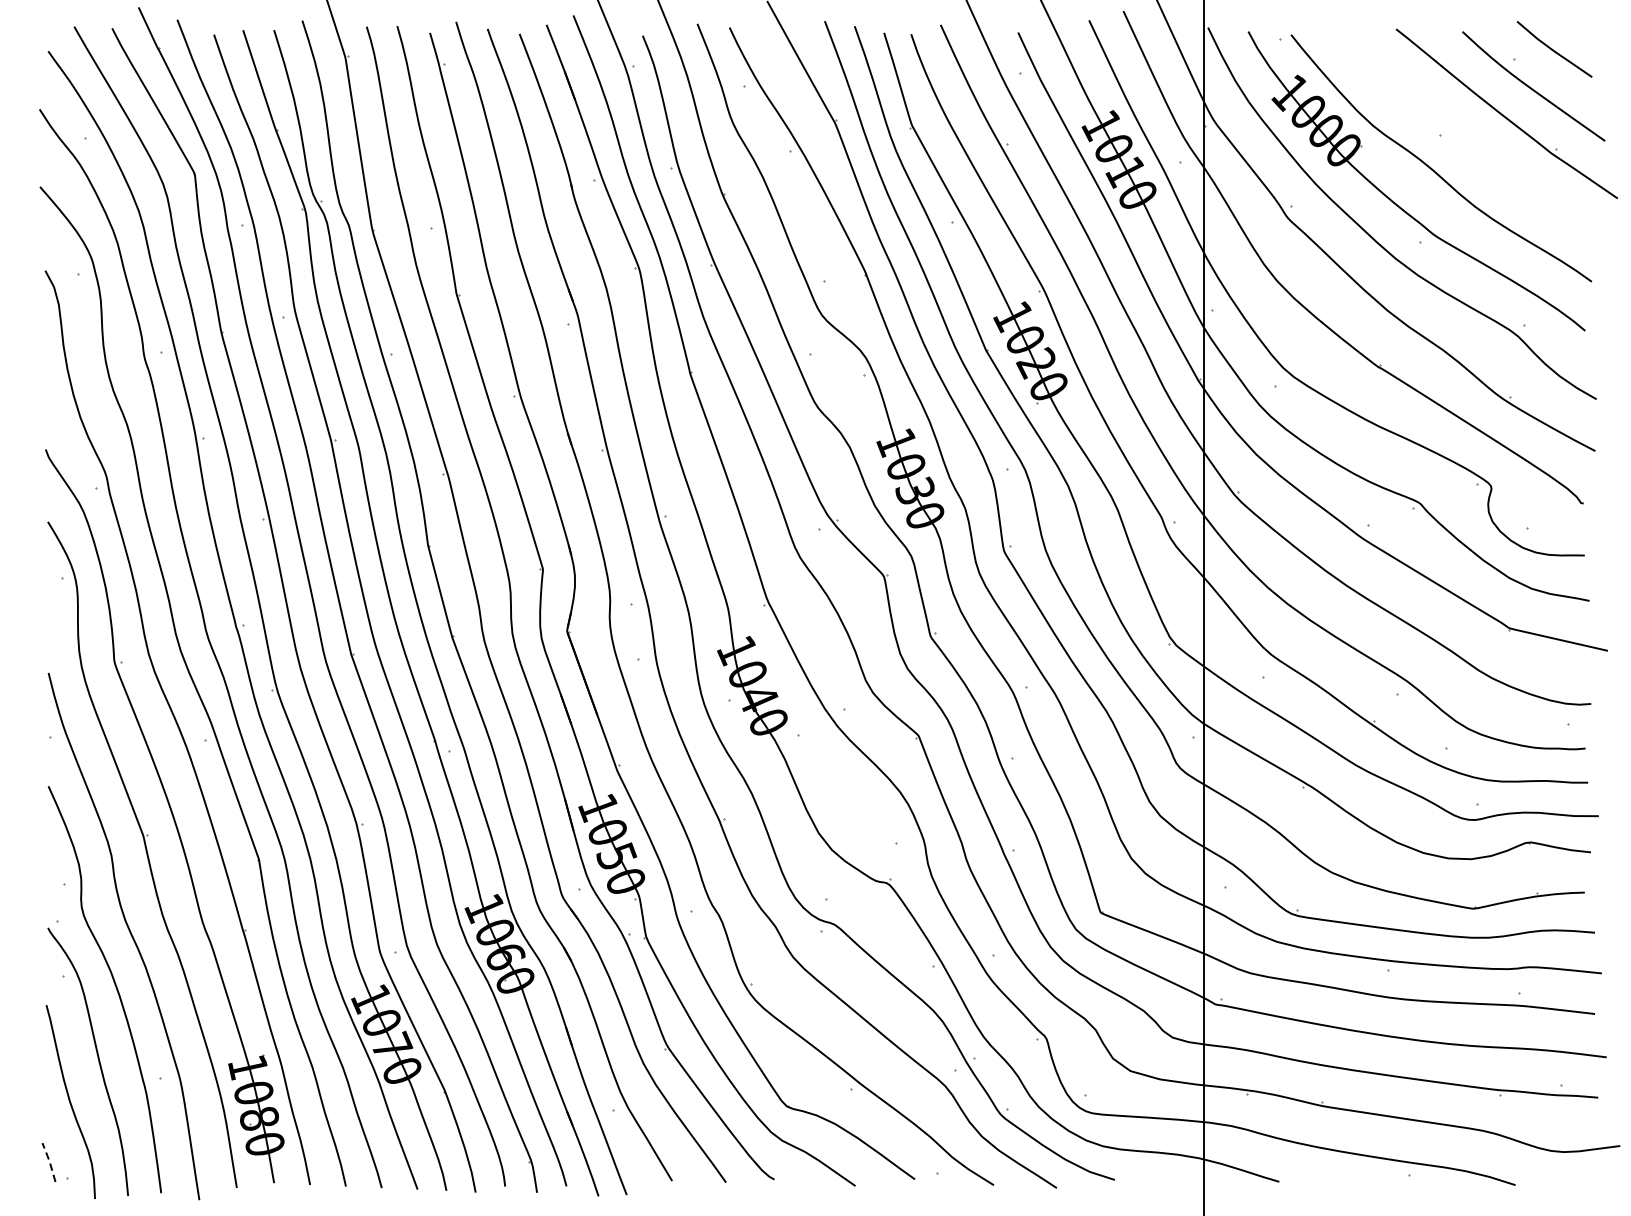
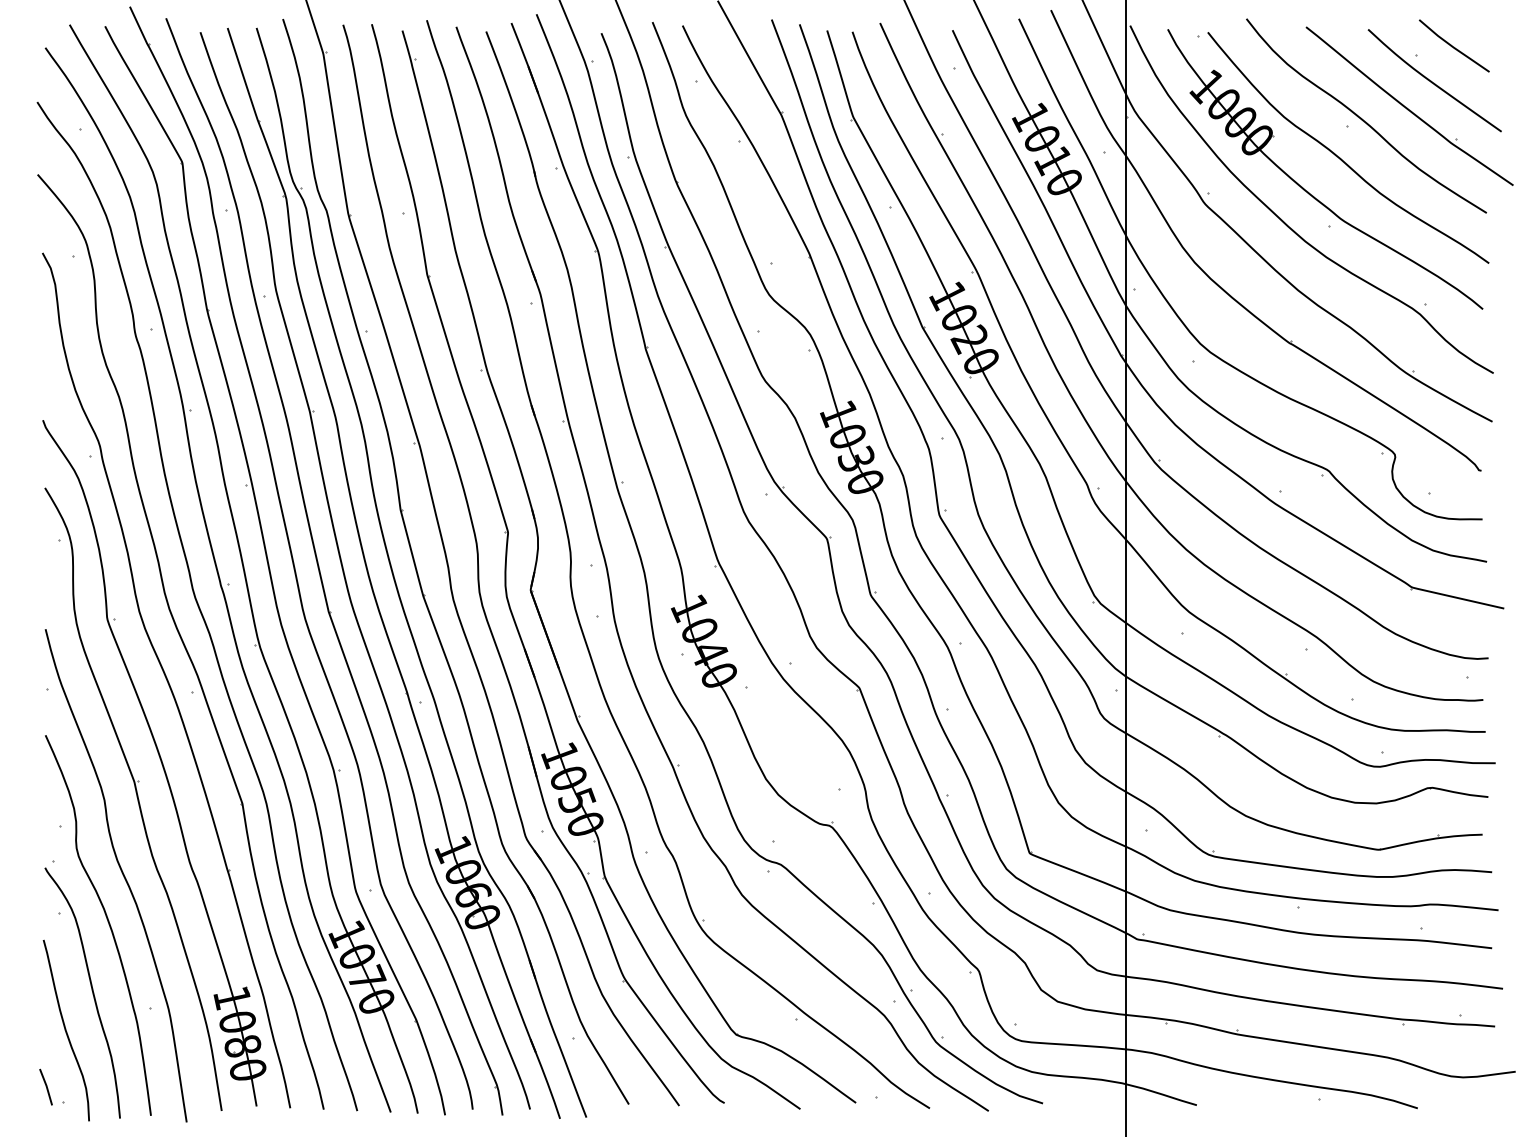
curve: (1456, 126) -> (1362, 118), added
line: (49, 1160) -> (46, 1085), dashed -> solid

